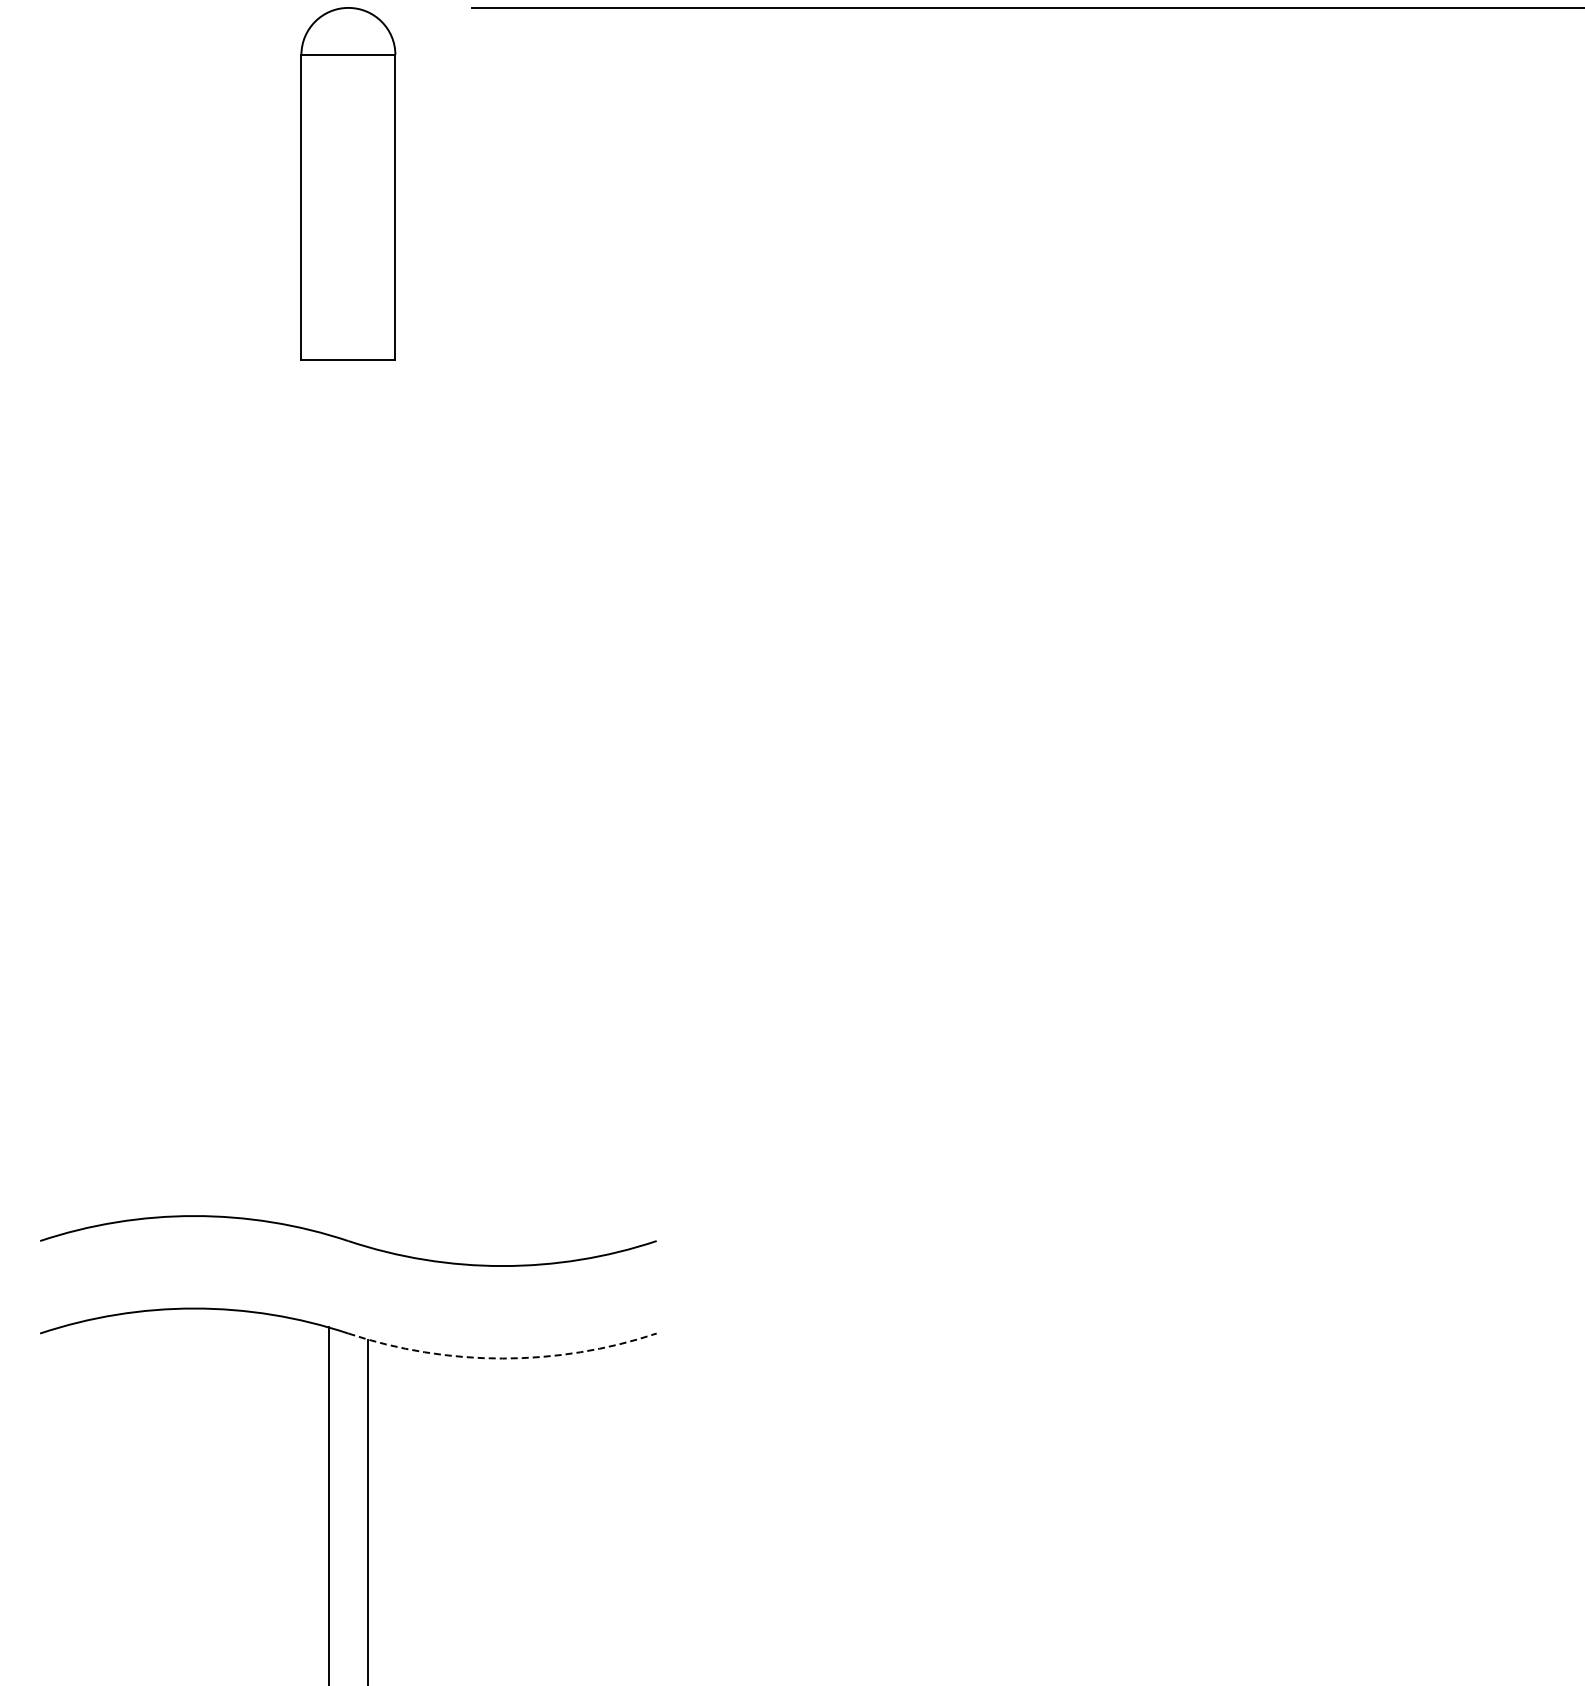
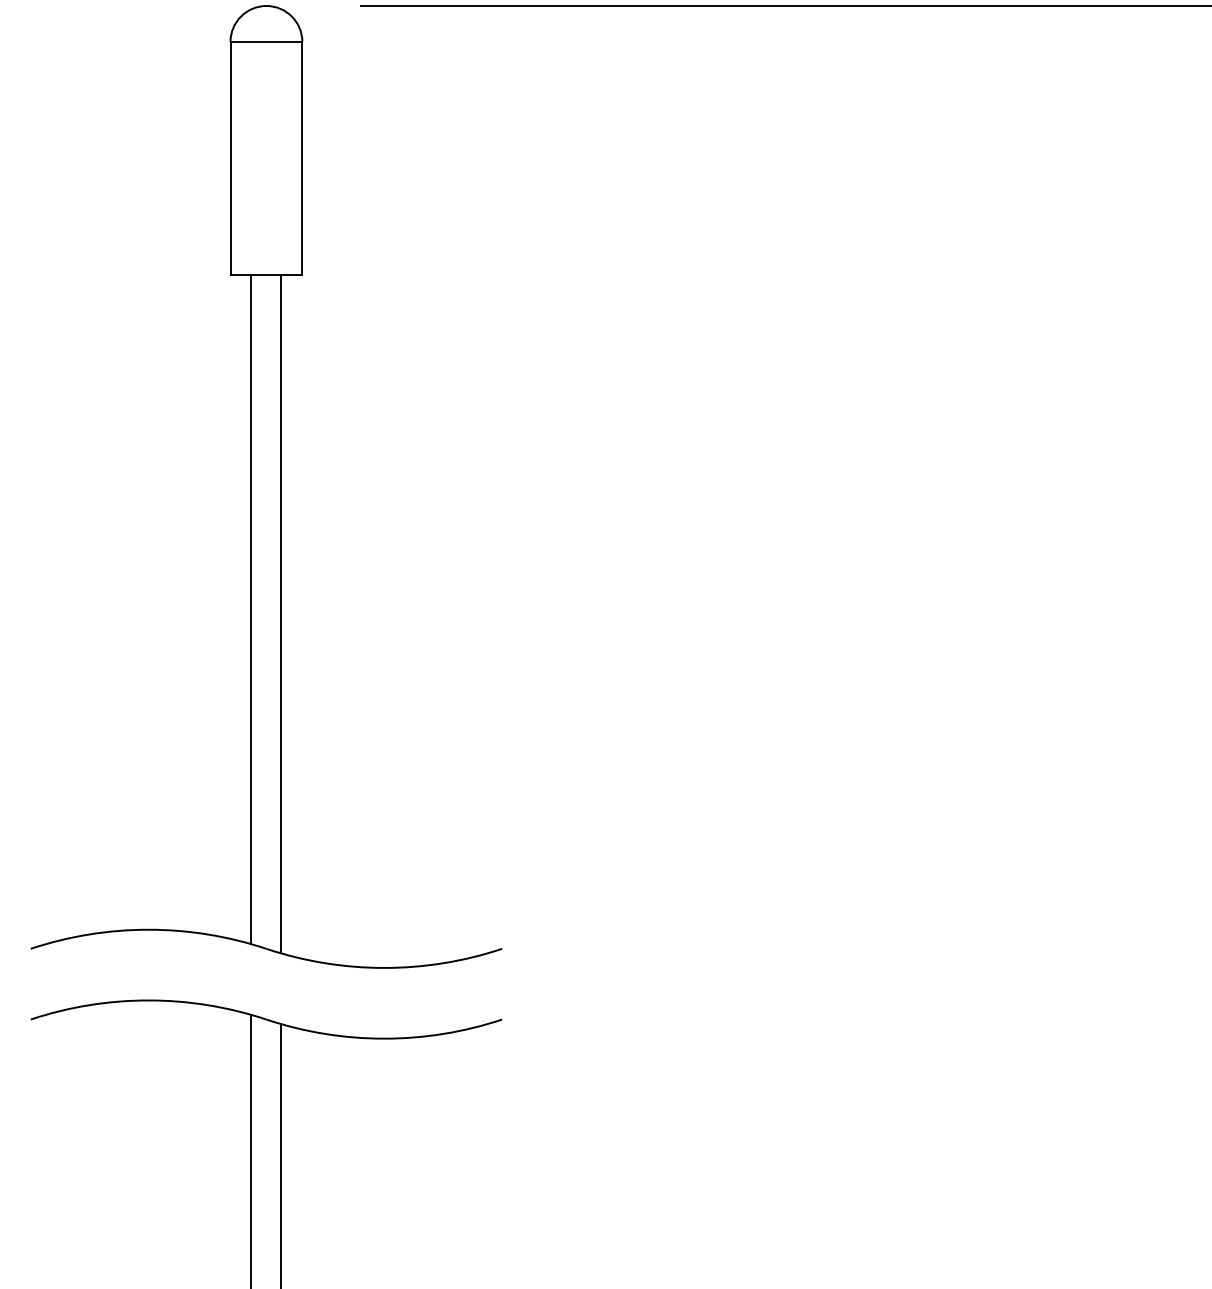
line: (328, 797) -> (251, 609), added
line: (367, 803) -> (281, 614), added
arc: (502, 1358) -> (384, 1038), dashed -> solid

